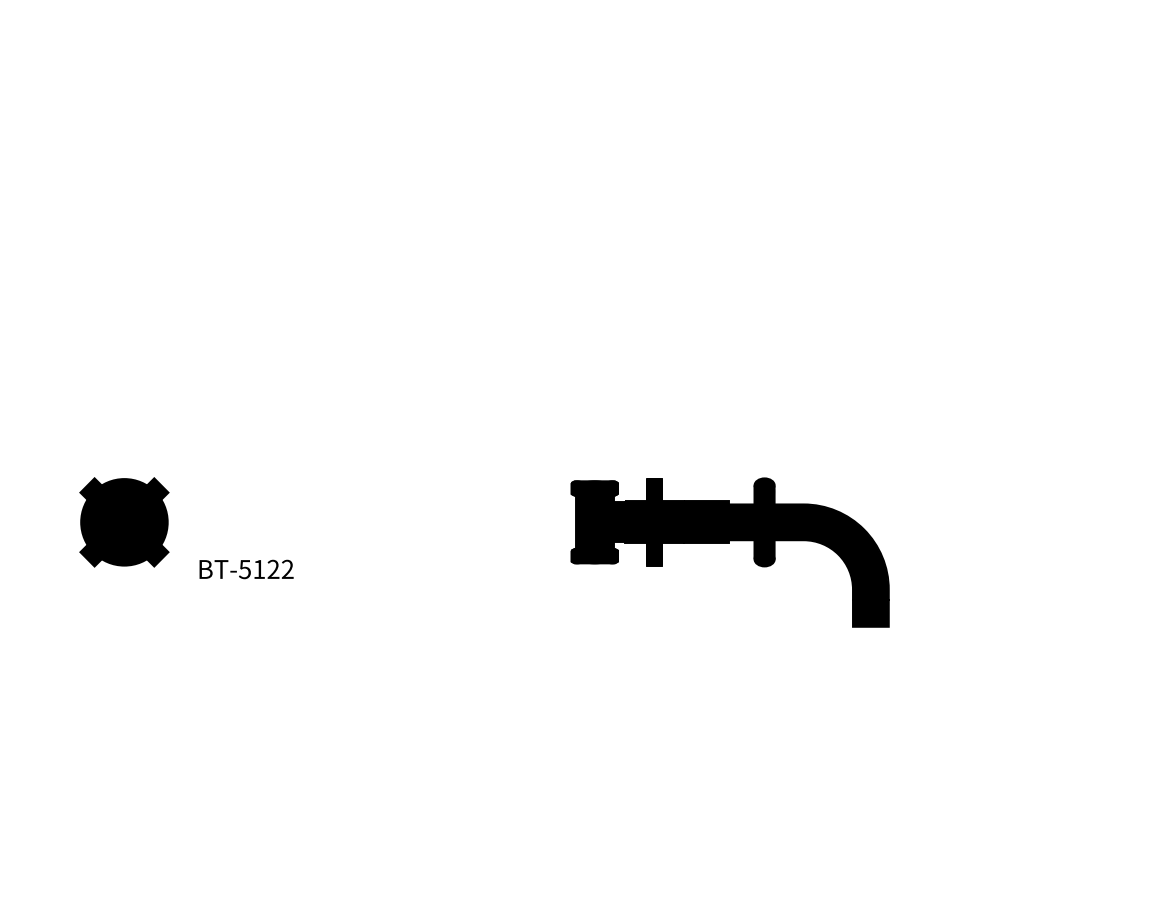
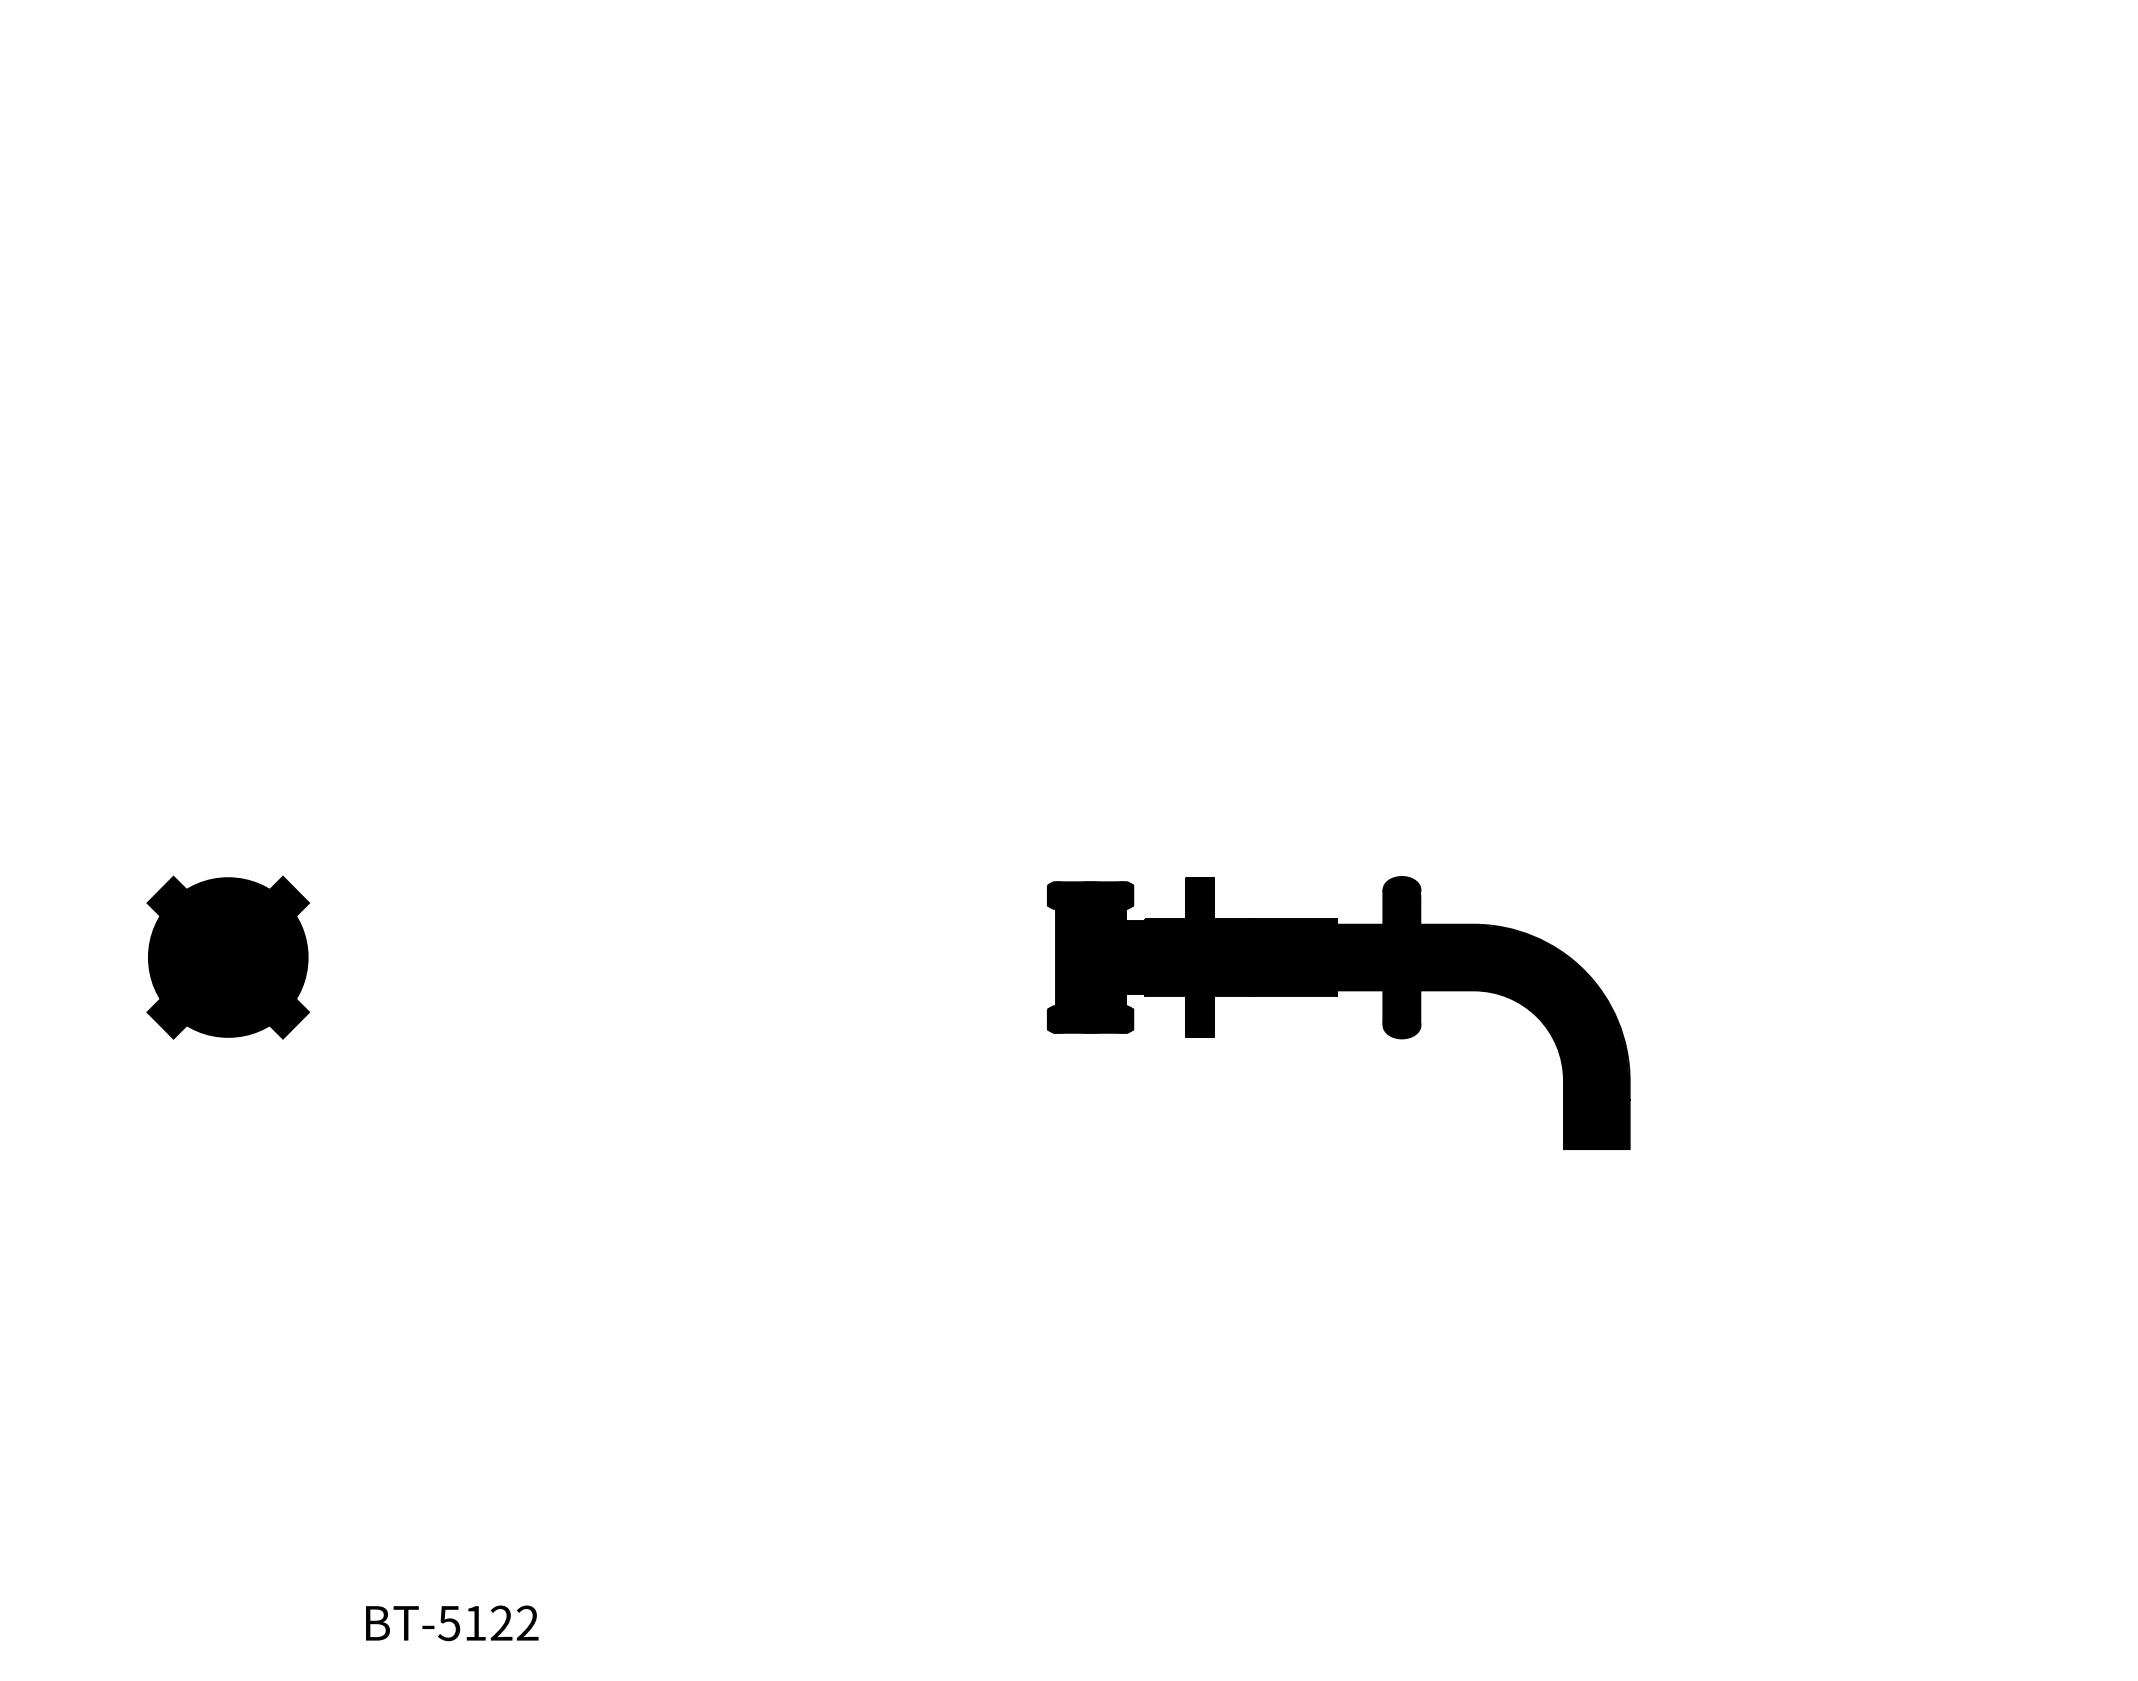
text: (246, 569) -> (452, 1623), moved

